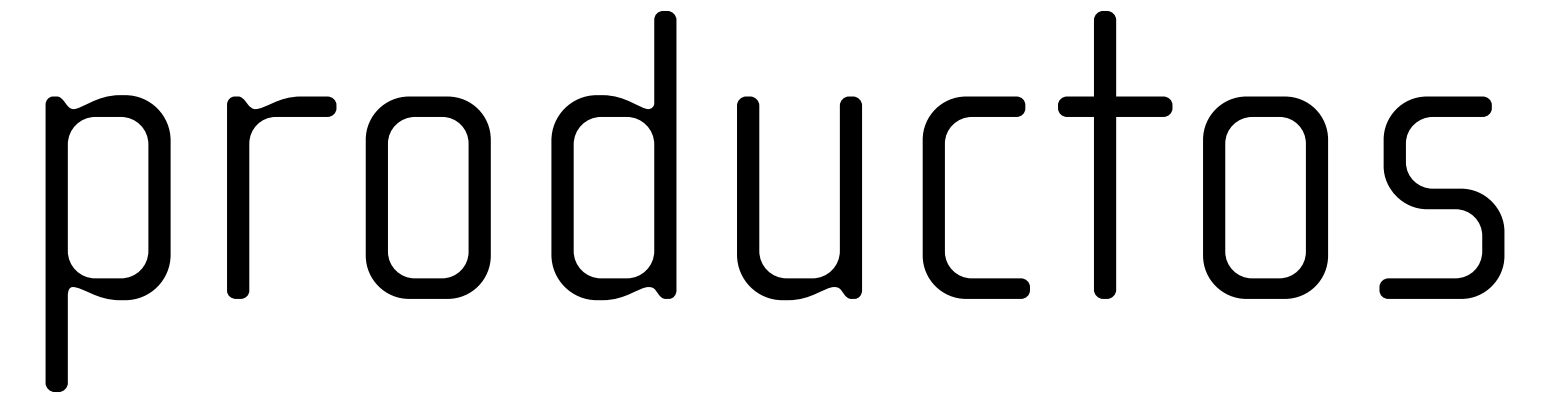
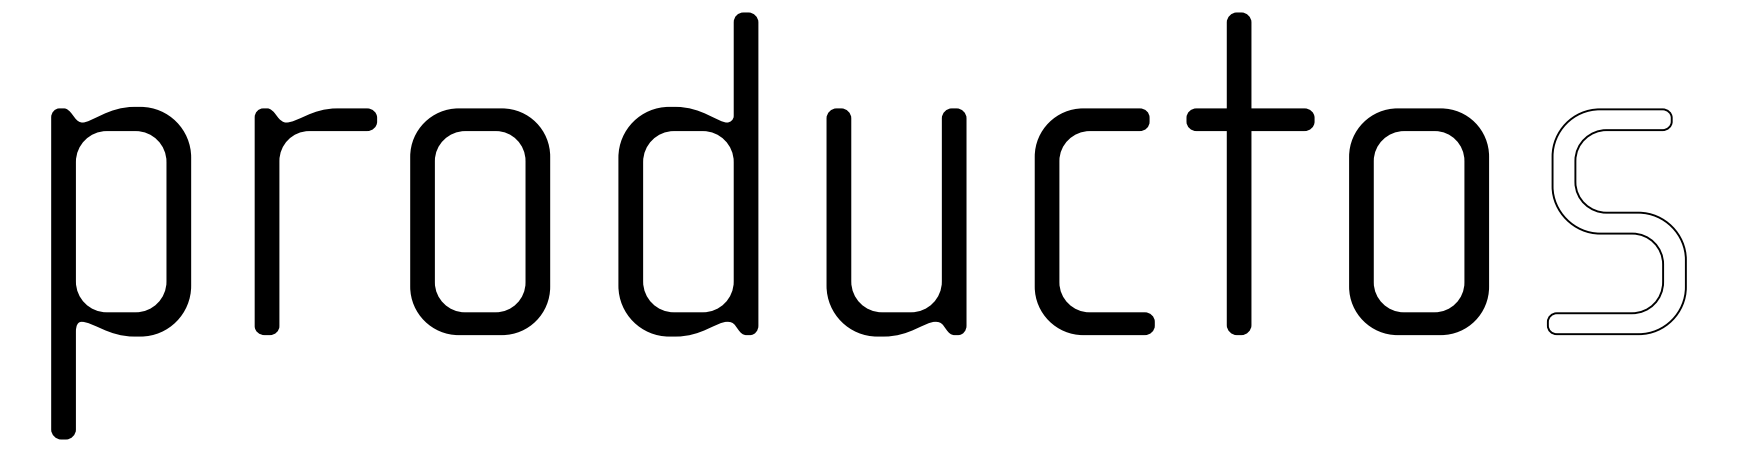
fill: (1441, 197) -> (1616, 221), removed

